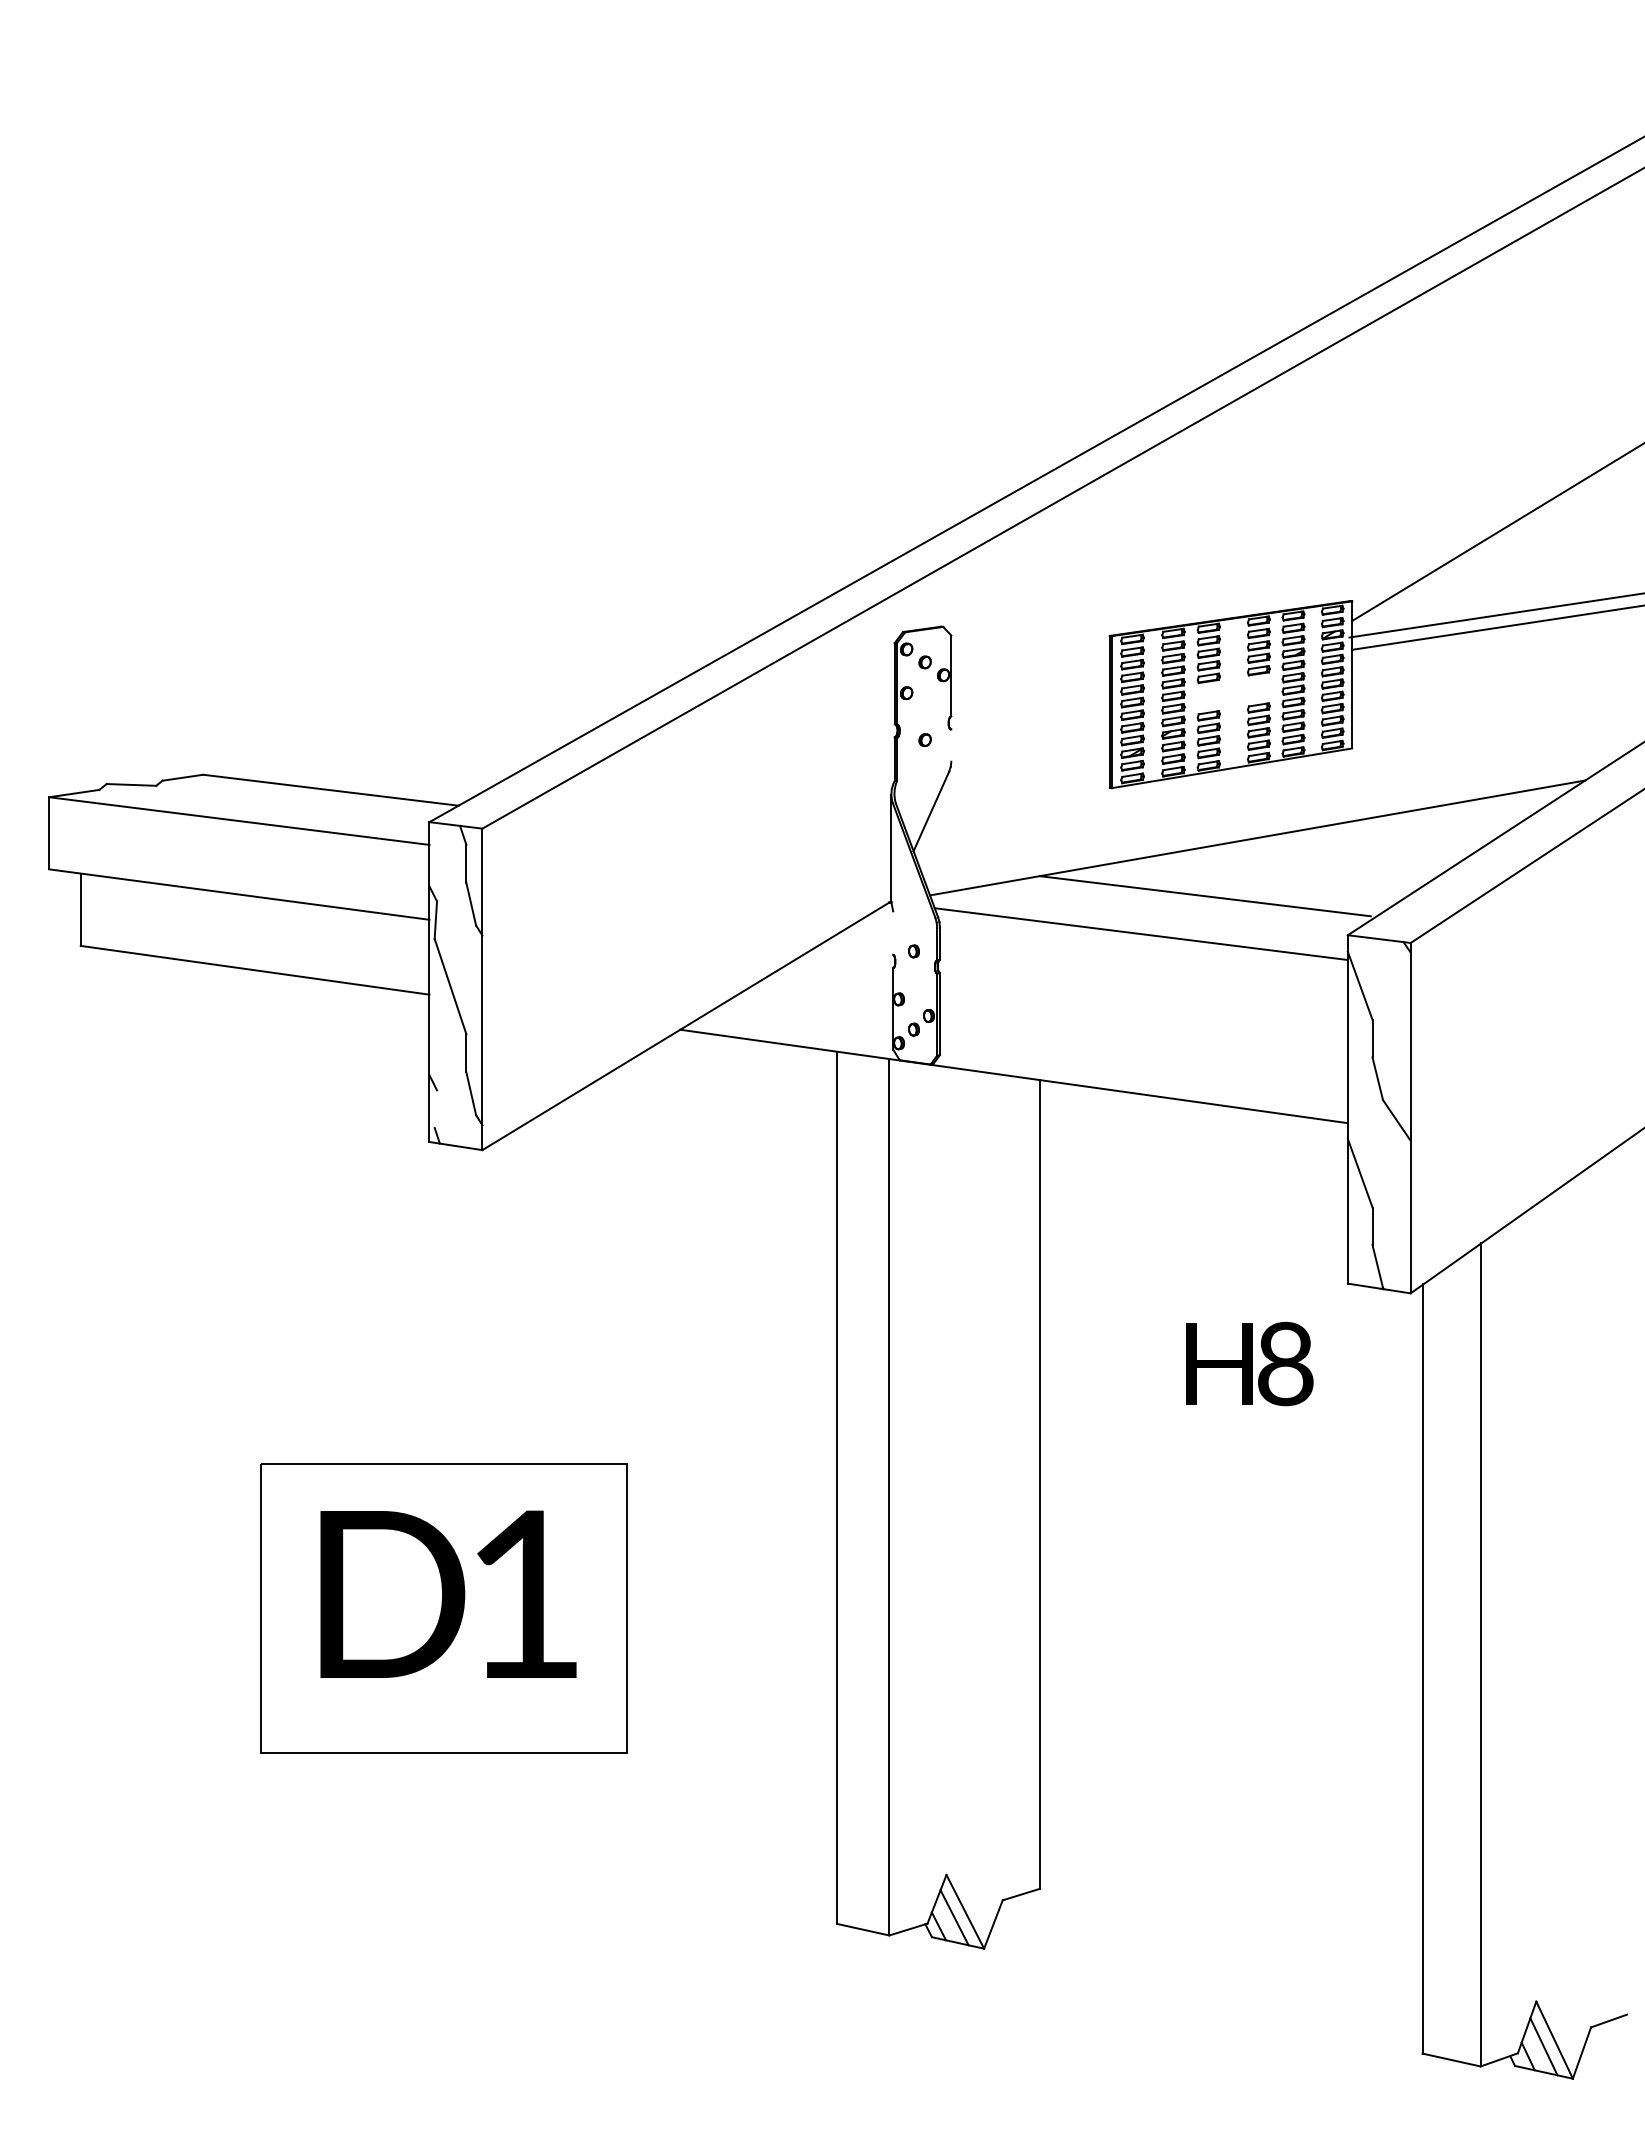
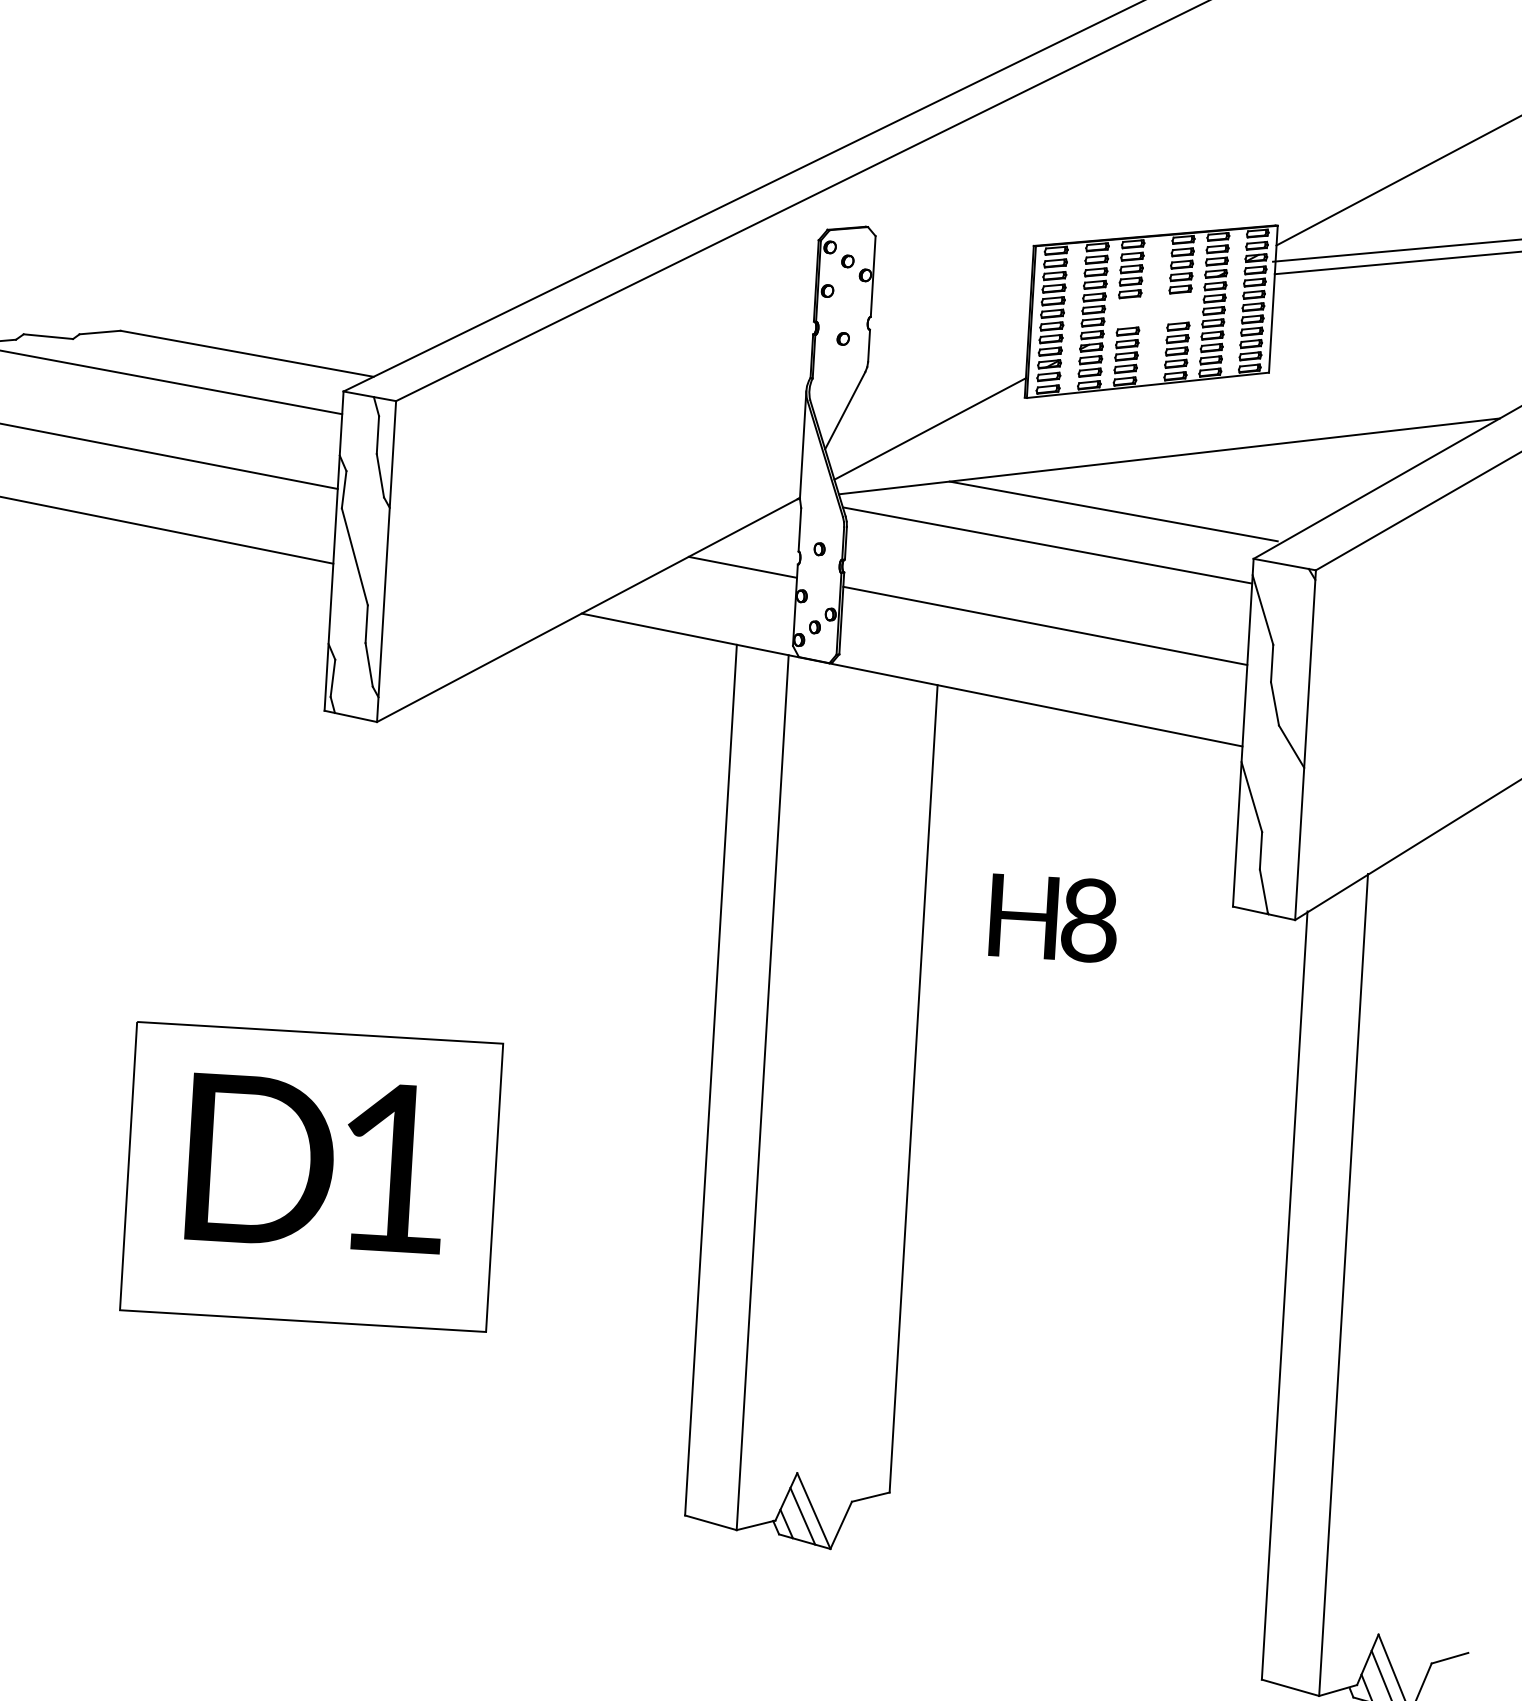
line: (951, 745) -> (869, 345), added
line: (1016, 824) -> (929, 428), added
line: (893, 932) -> (800, 529), added
line: (837, 973) -> (741, 566), added
line: (1143, 1014) -> (1044, 625), added
line: (435, 1108) -> (332, 677), added
text: (1249, 1363) -> (1053, 917), moved

